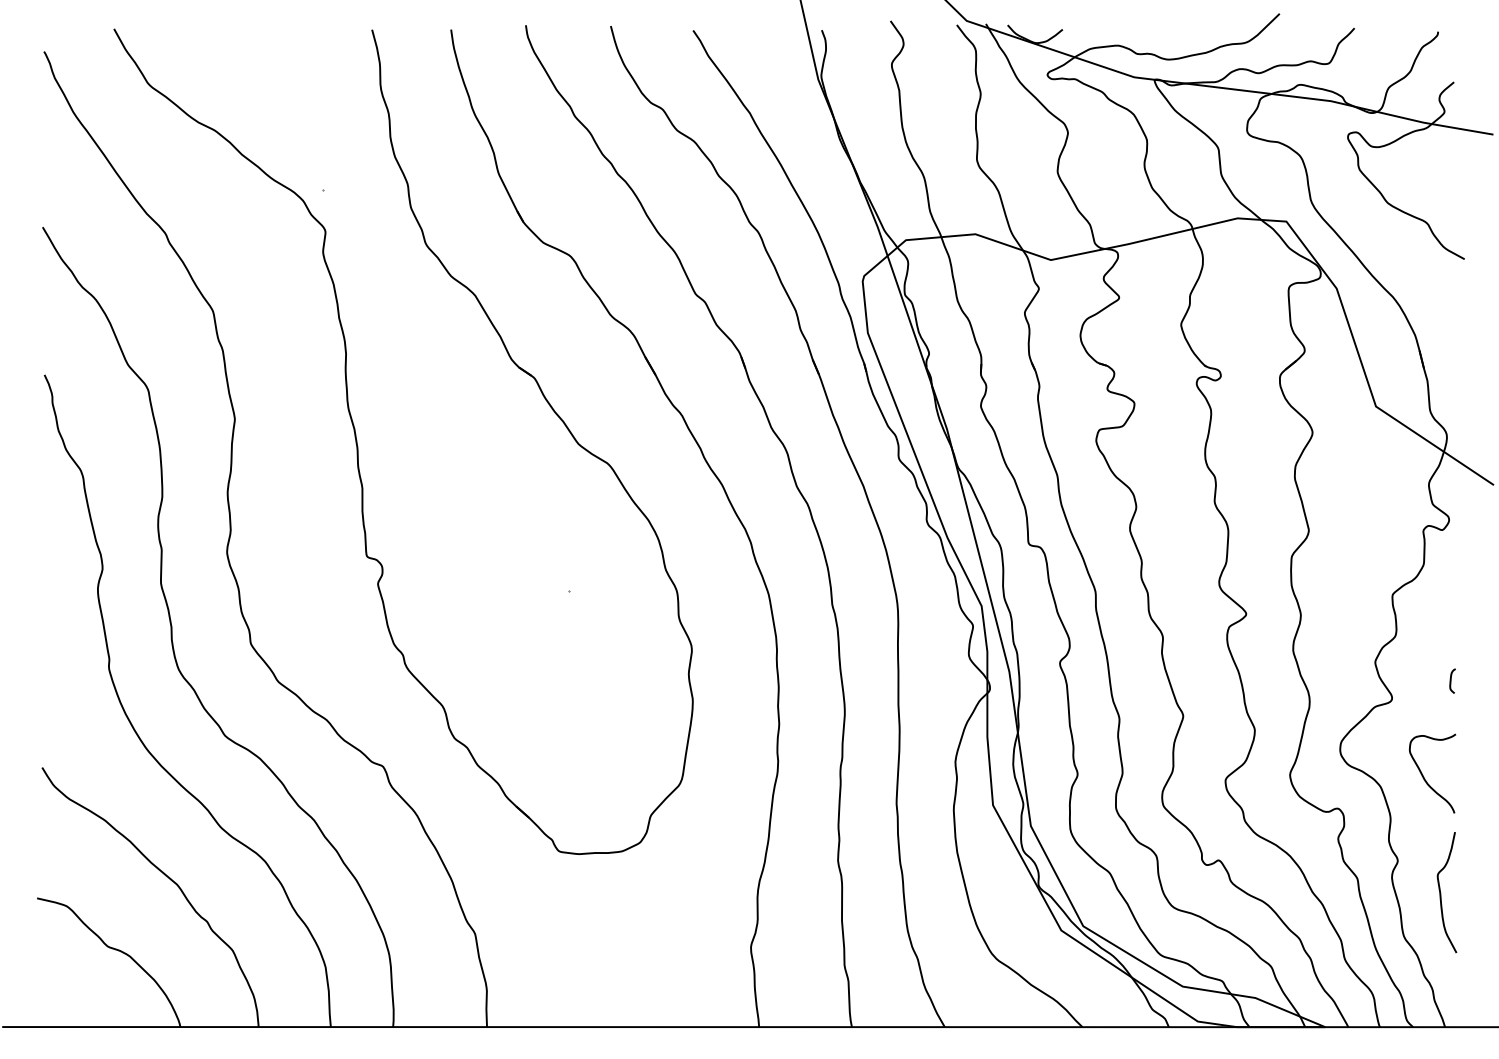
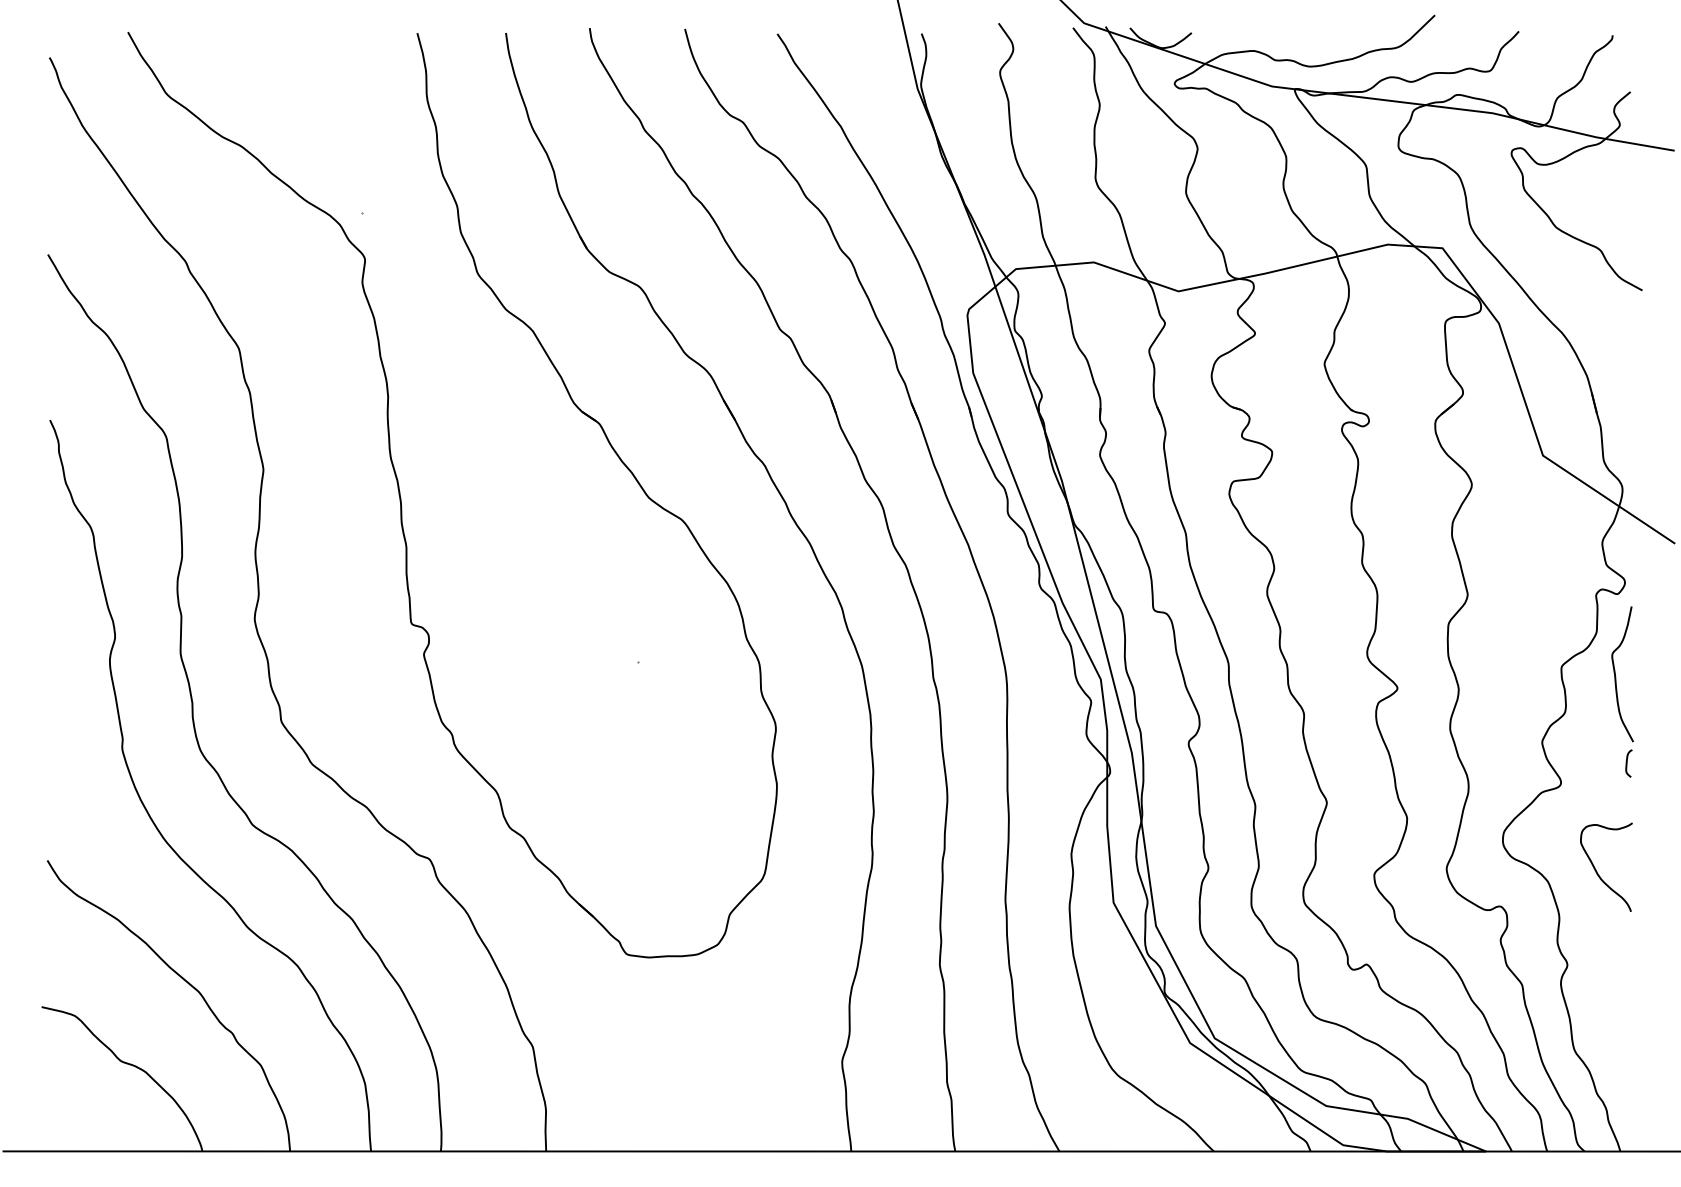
curve: (1441, 892) -> (1616, 674), moved

